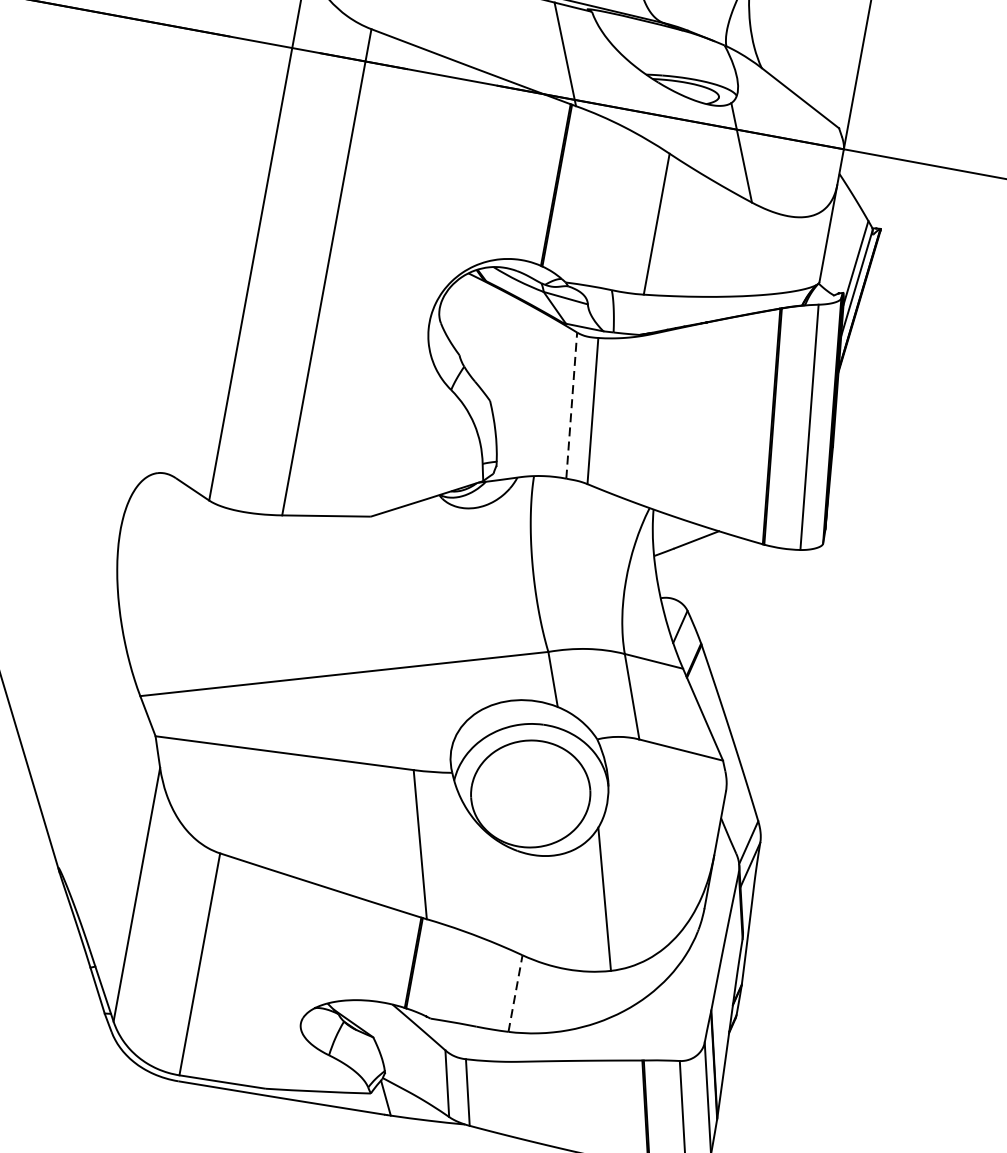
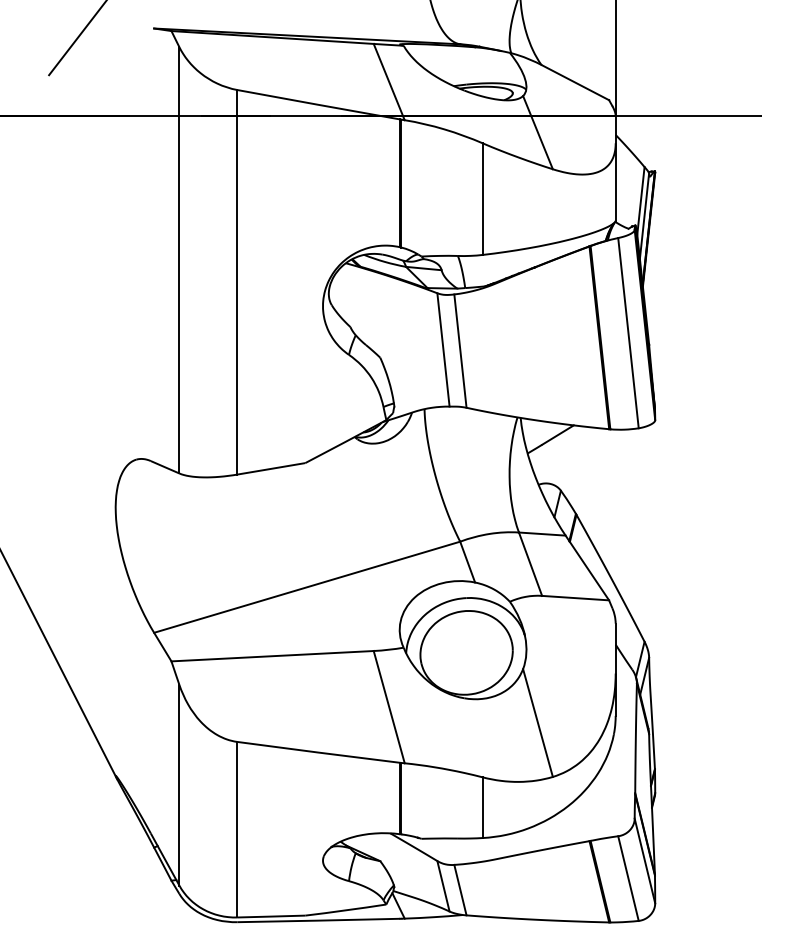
line: (571, 405) -> (443, 349), dashed -> solid
line: (516, 993) -> (483, 807), dashed -> solid

